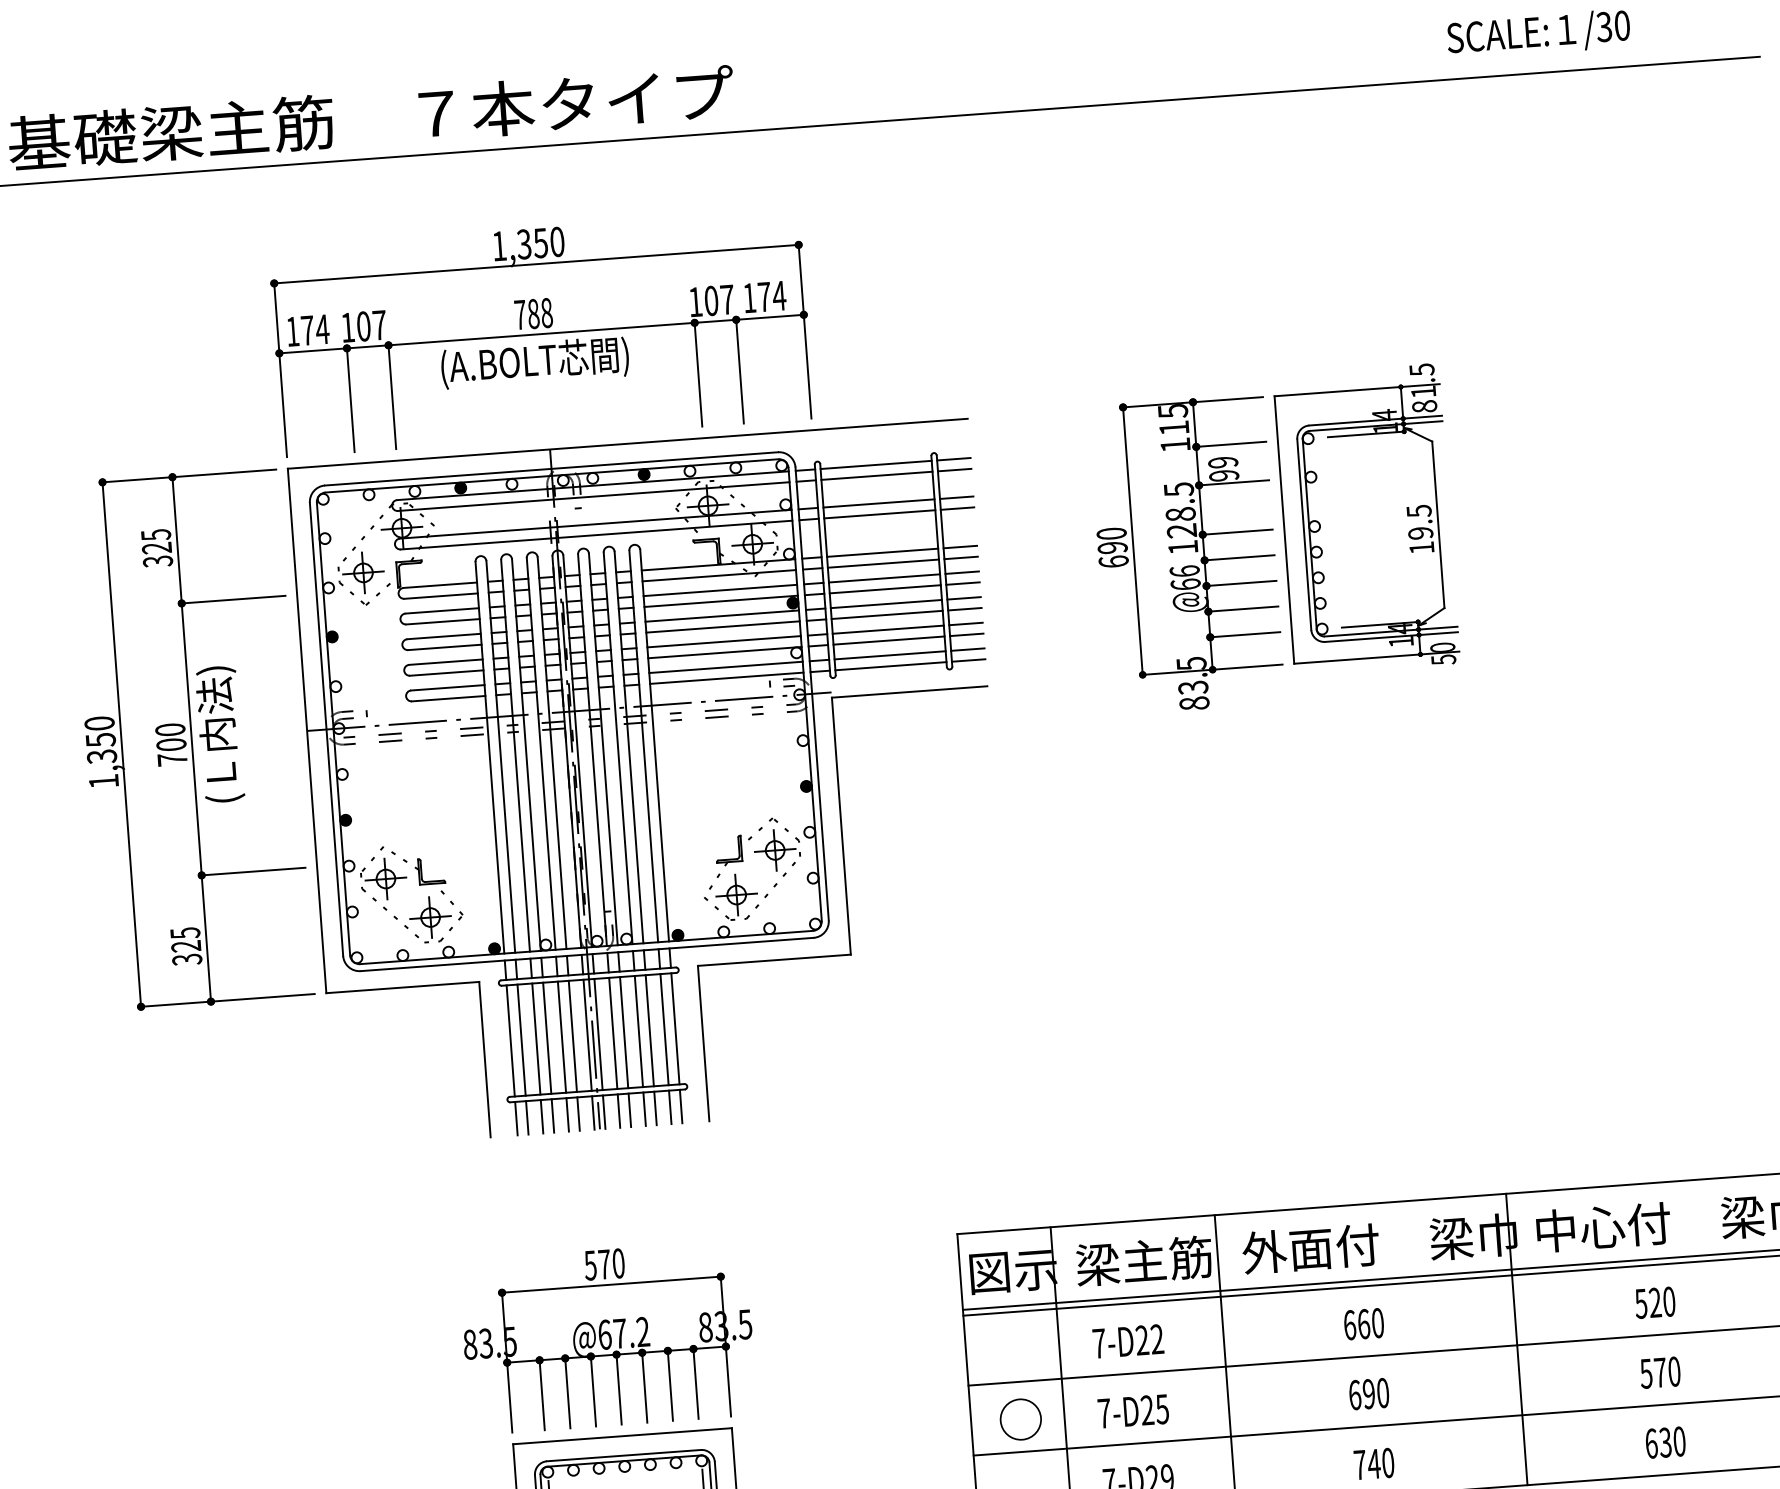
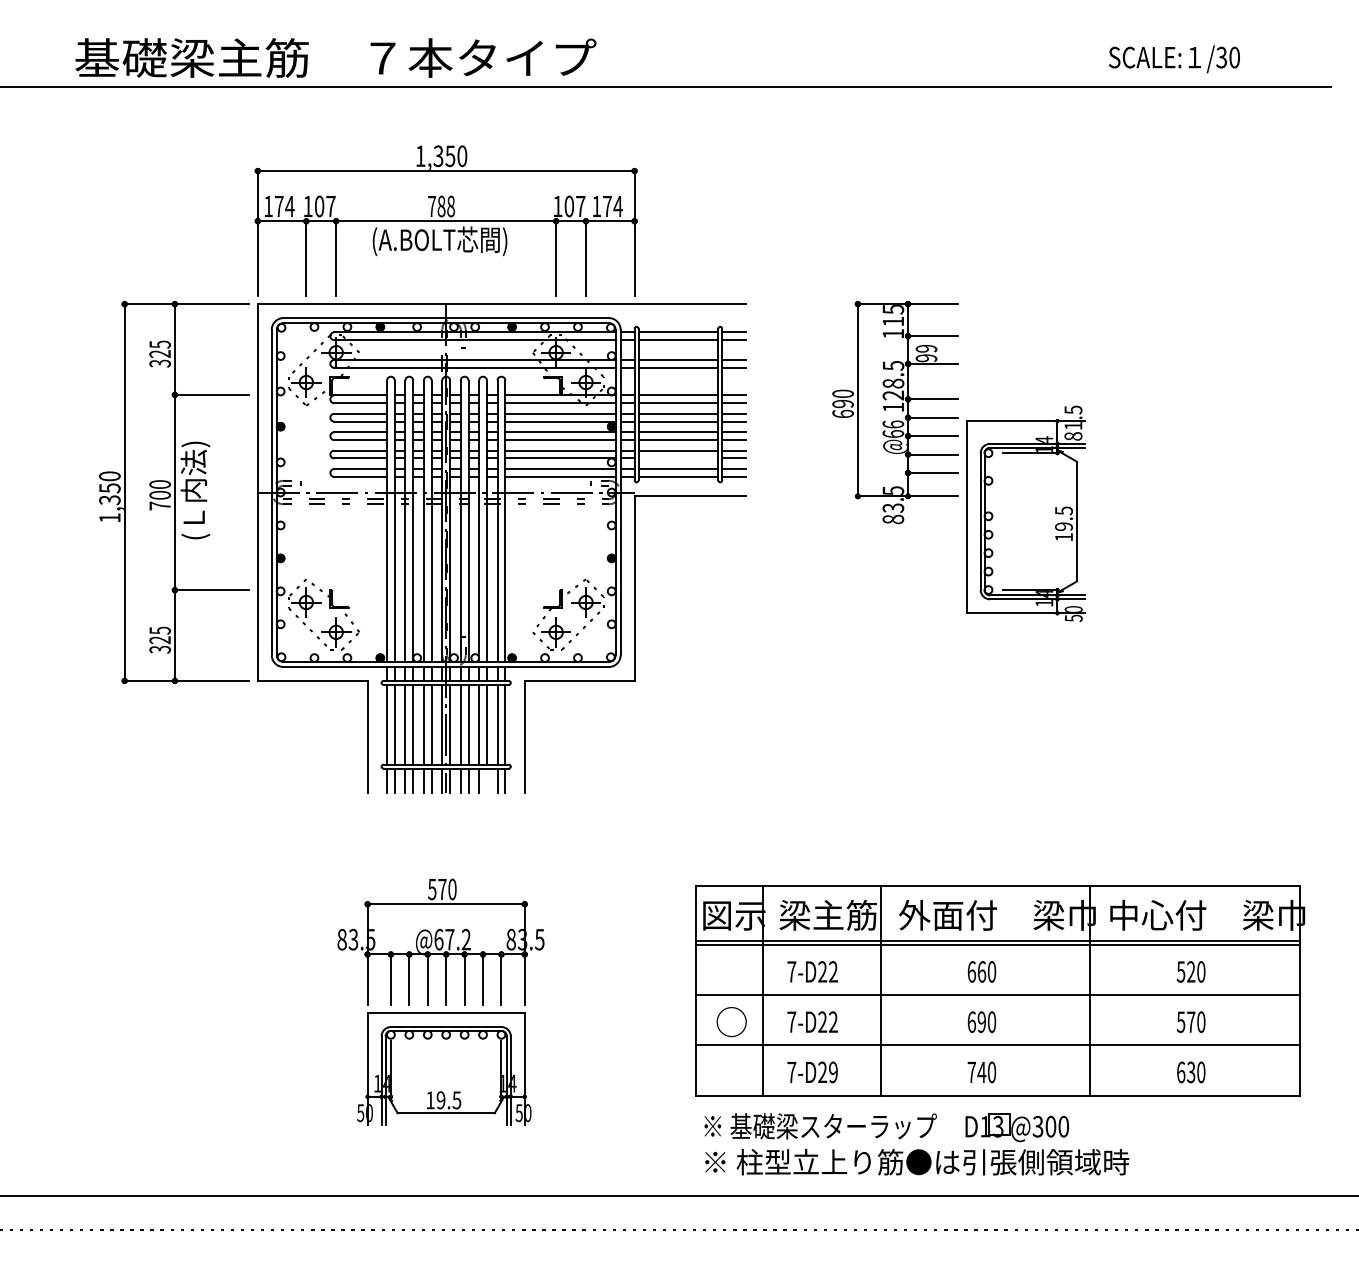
part: (1365, 518) -> (1025, 513), moved
line: (889, 640) -> (678, 458), removed
line: (654, 1108) -> (486, 780), removed
text: (1161, 1409) -> (832, 1022), 7-D25 -> 7-D22

